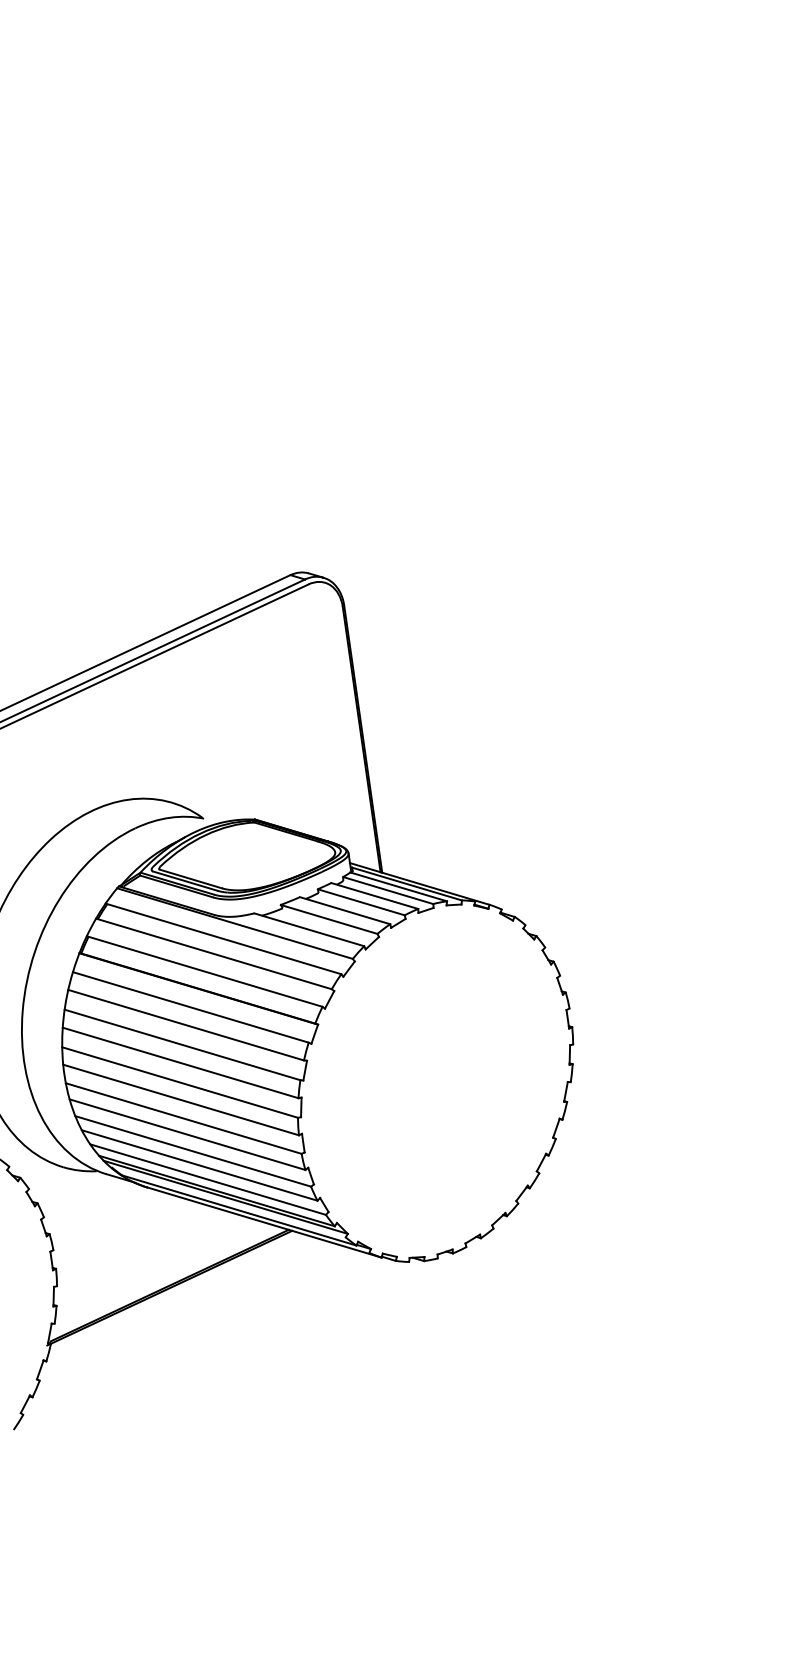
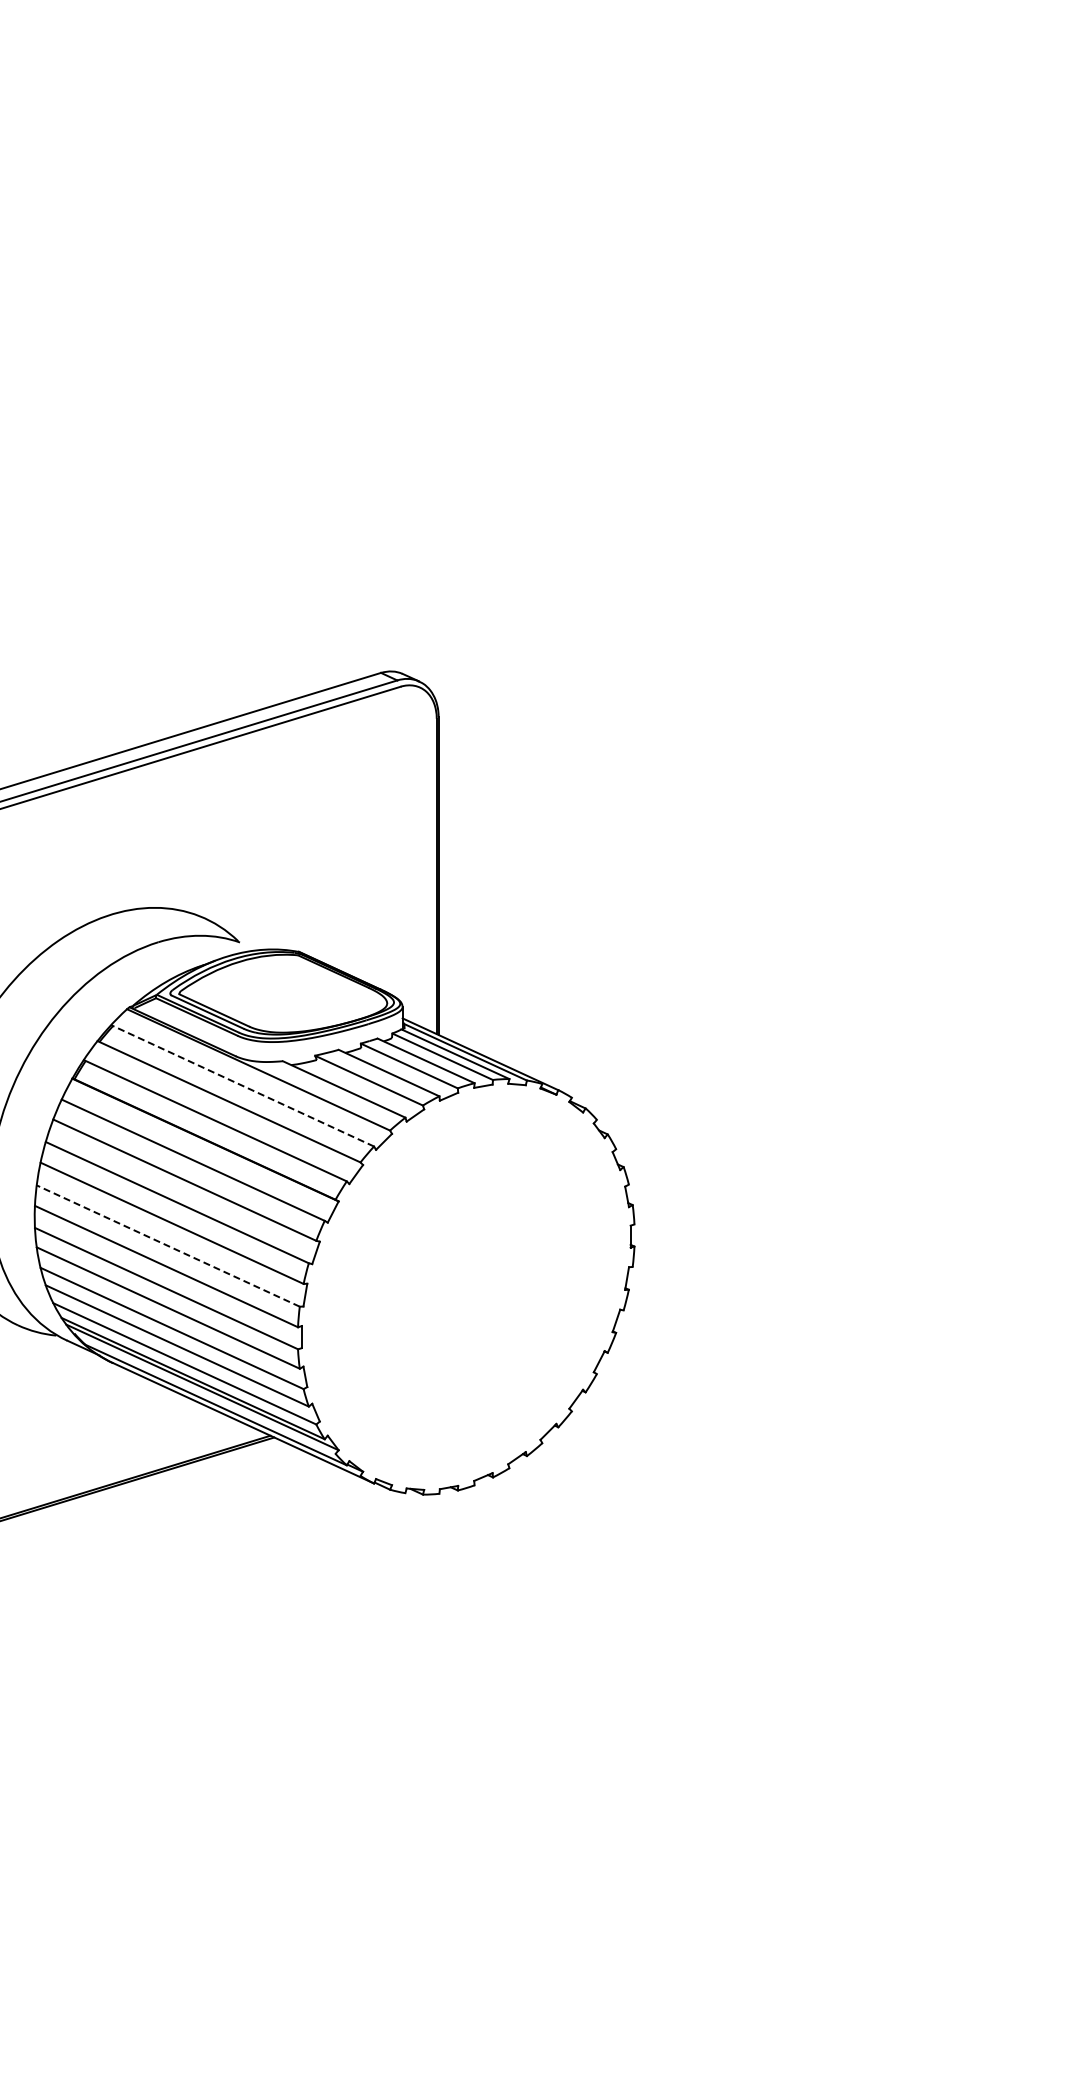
line: (223, 938) -> (242, 1085), solid -> dashed
line: (180, 1082) -> (168, 1246), solid -> dashed

